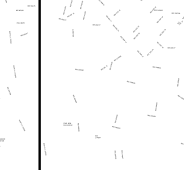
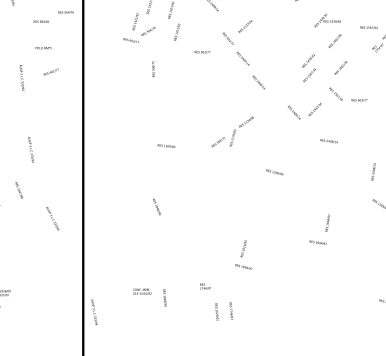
text: (136, 32) -> (309, 67), moved
text: (21, 125) -> (51, 218), moved
text: (71, 126) -> (150, 296), moved
text: (118, 154) -> (223, 311), moved

